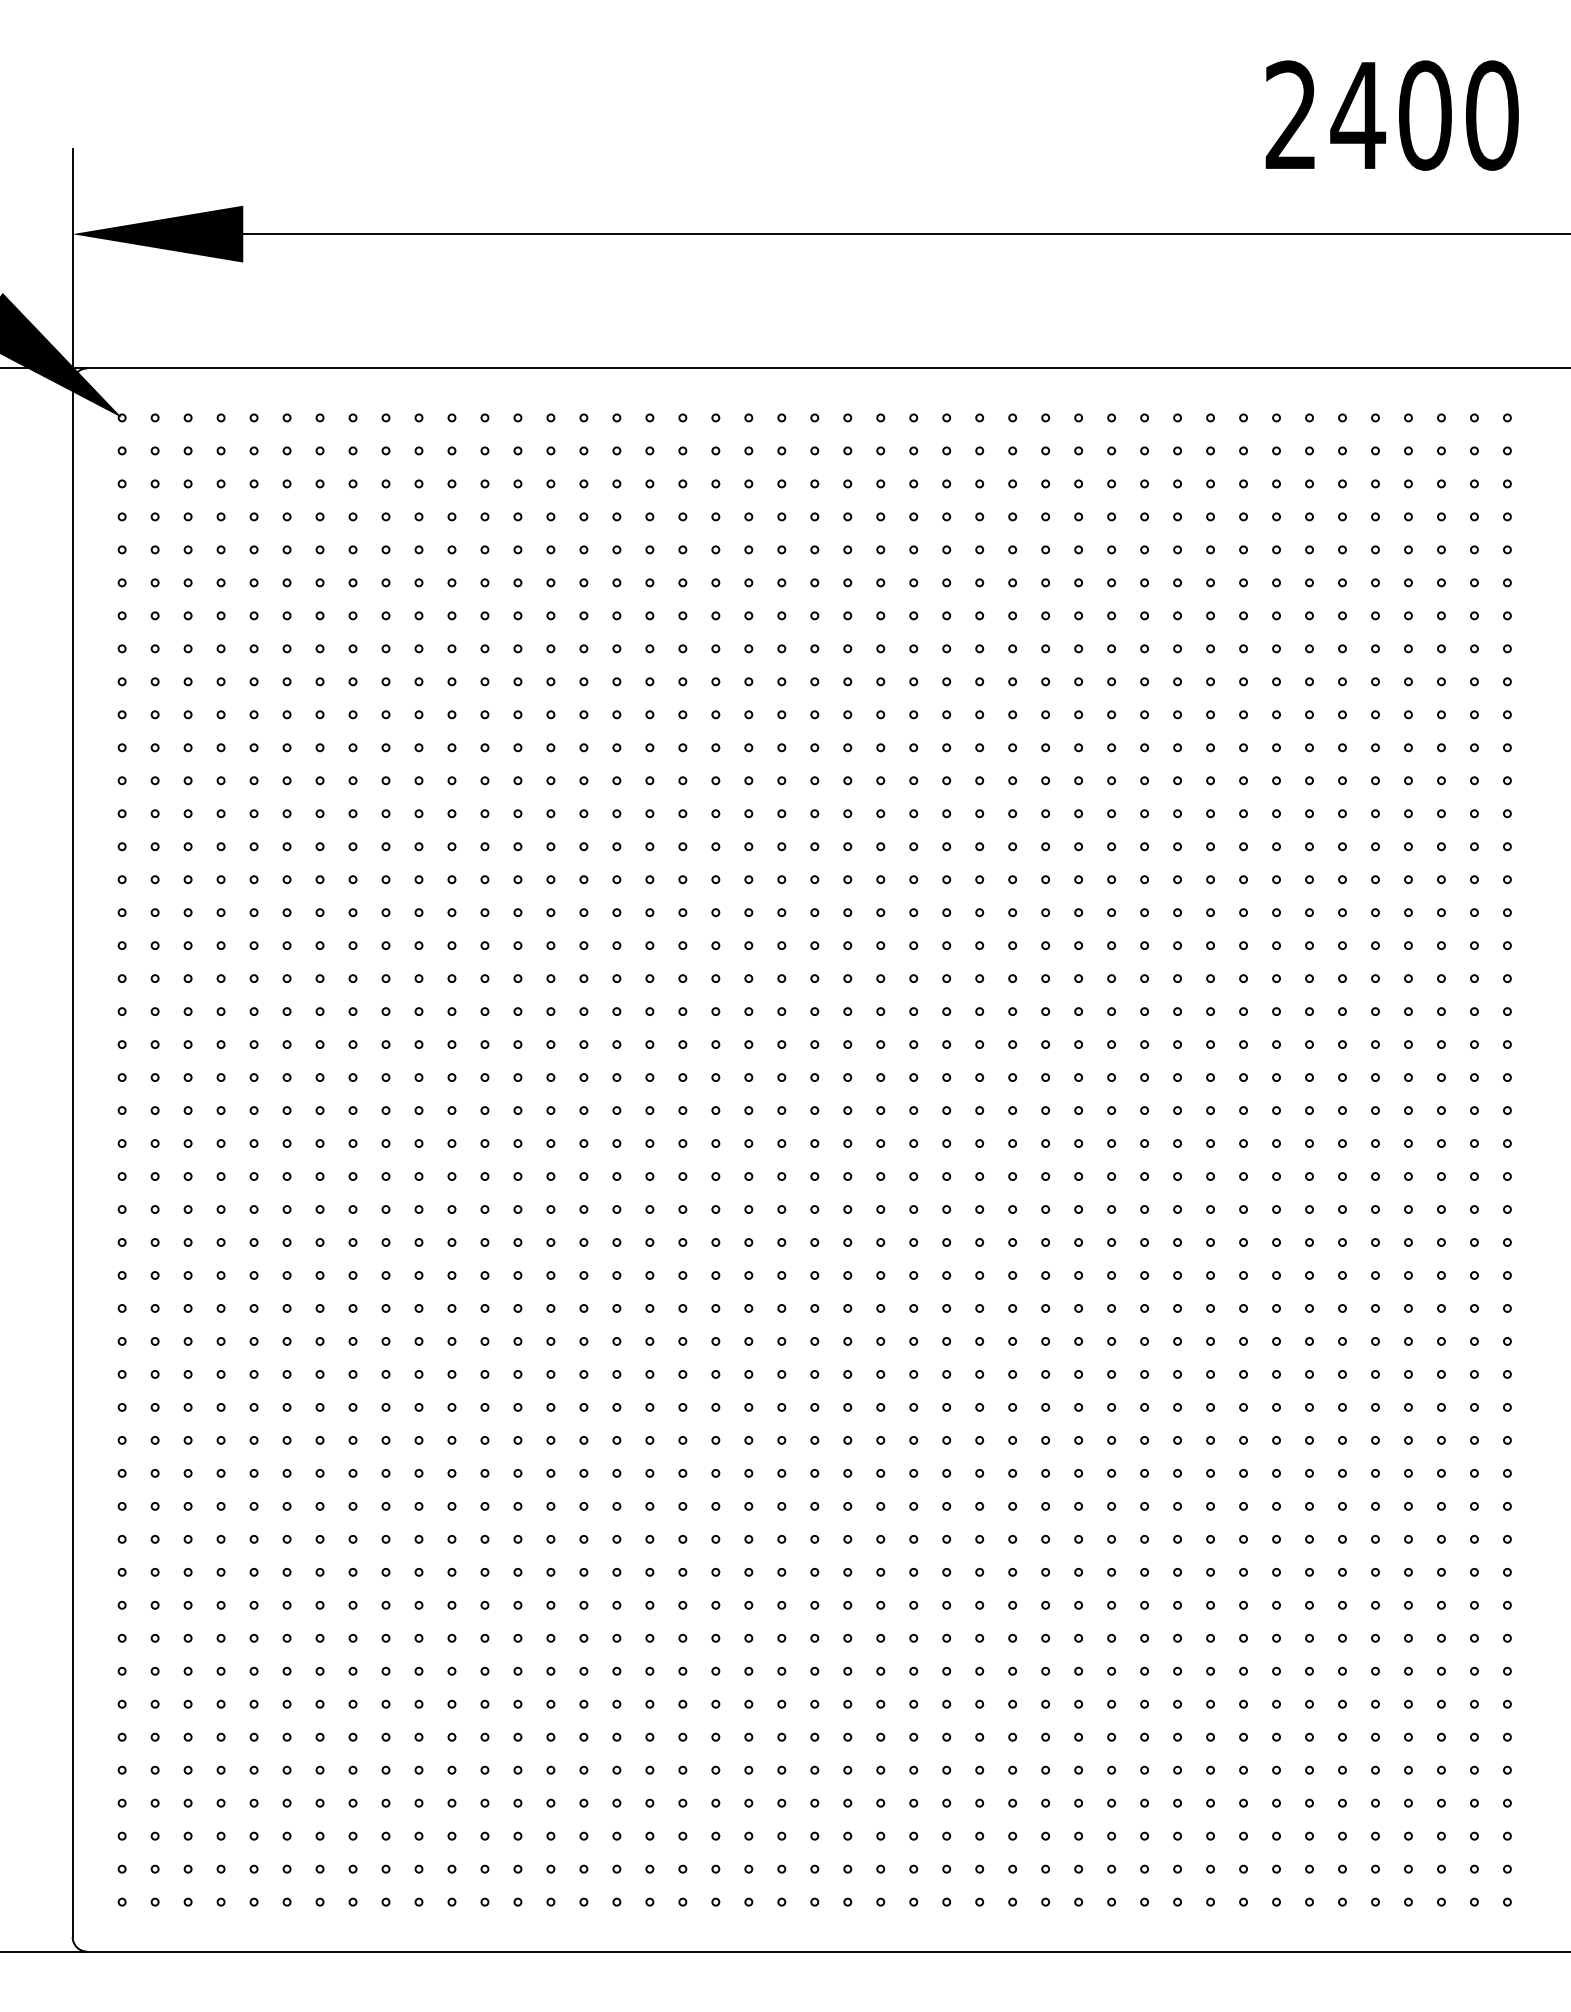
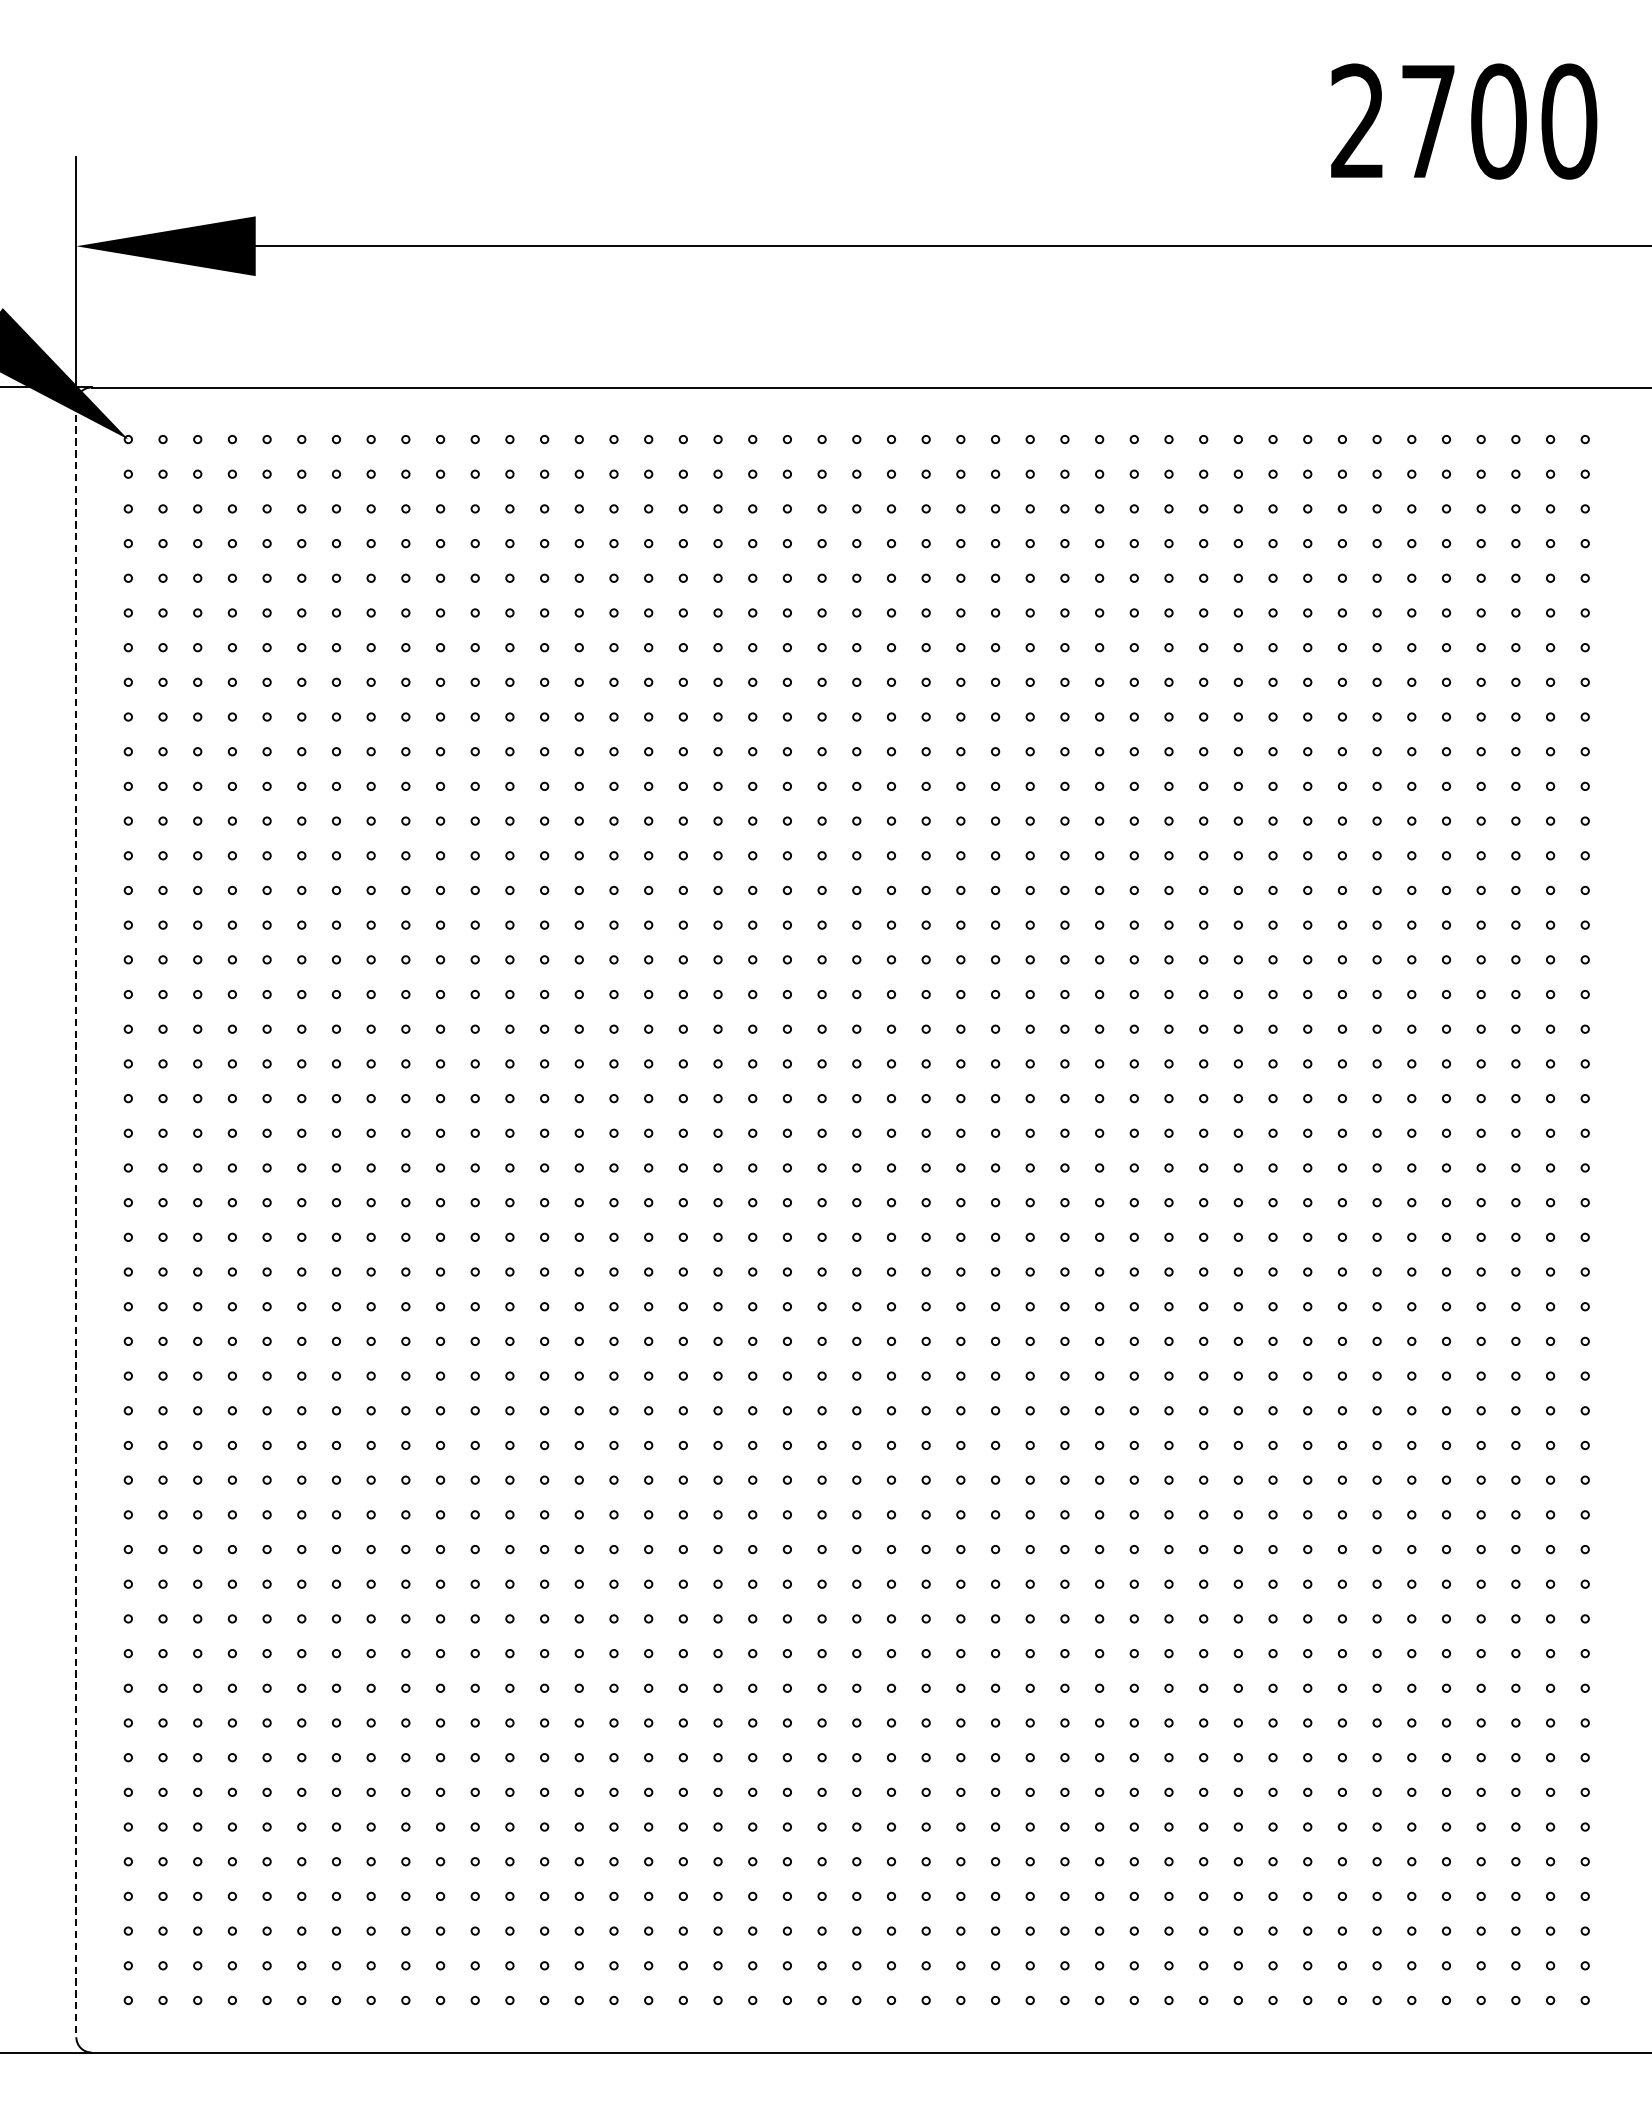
text: (1358, 115) -> (1428, 121), 2400 -> 2700
line: (72, 1160) -> (76, 1220), solid -> dashed

